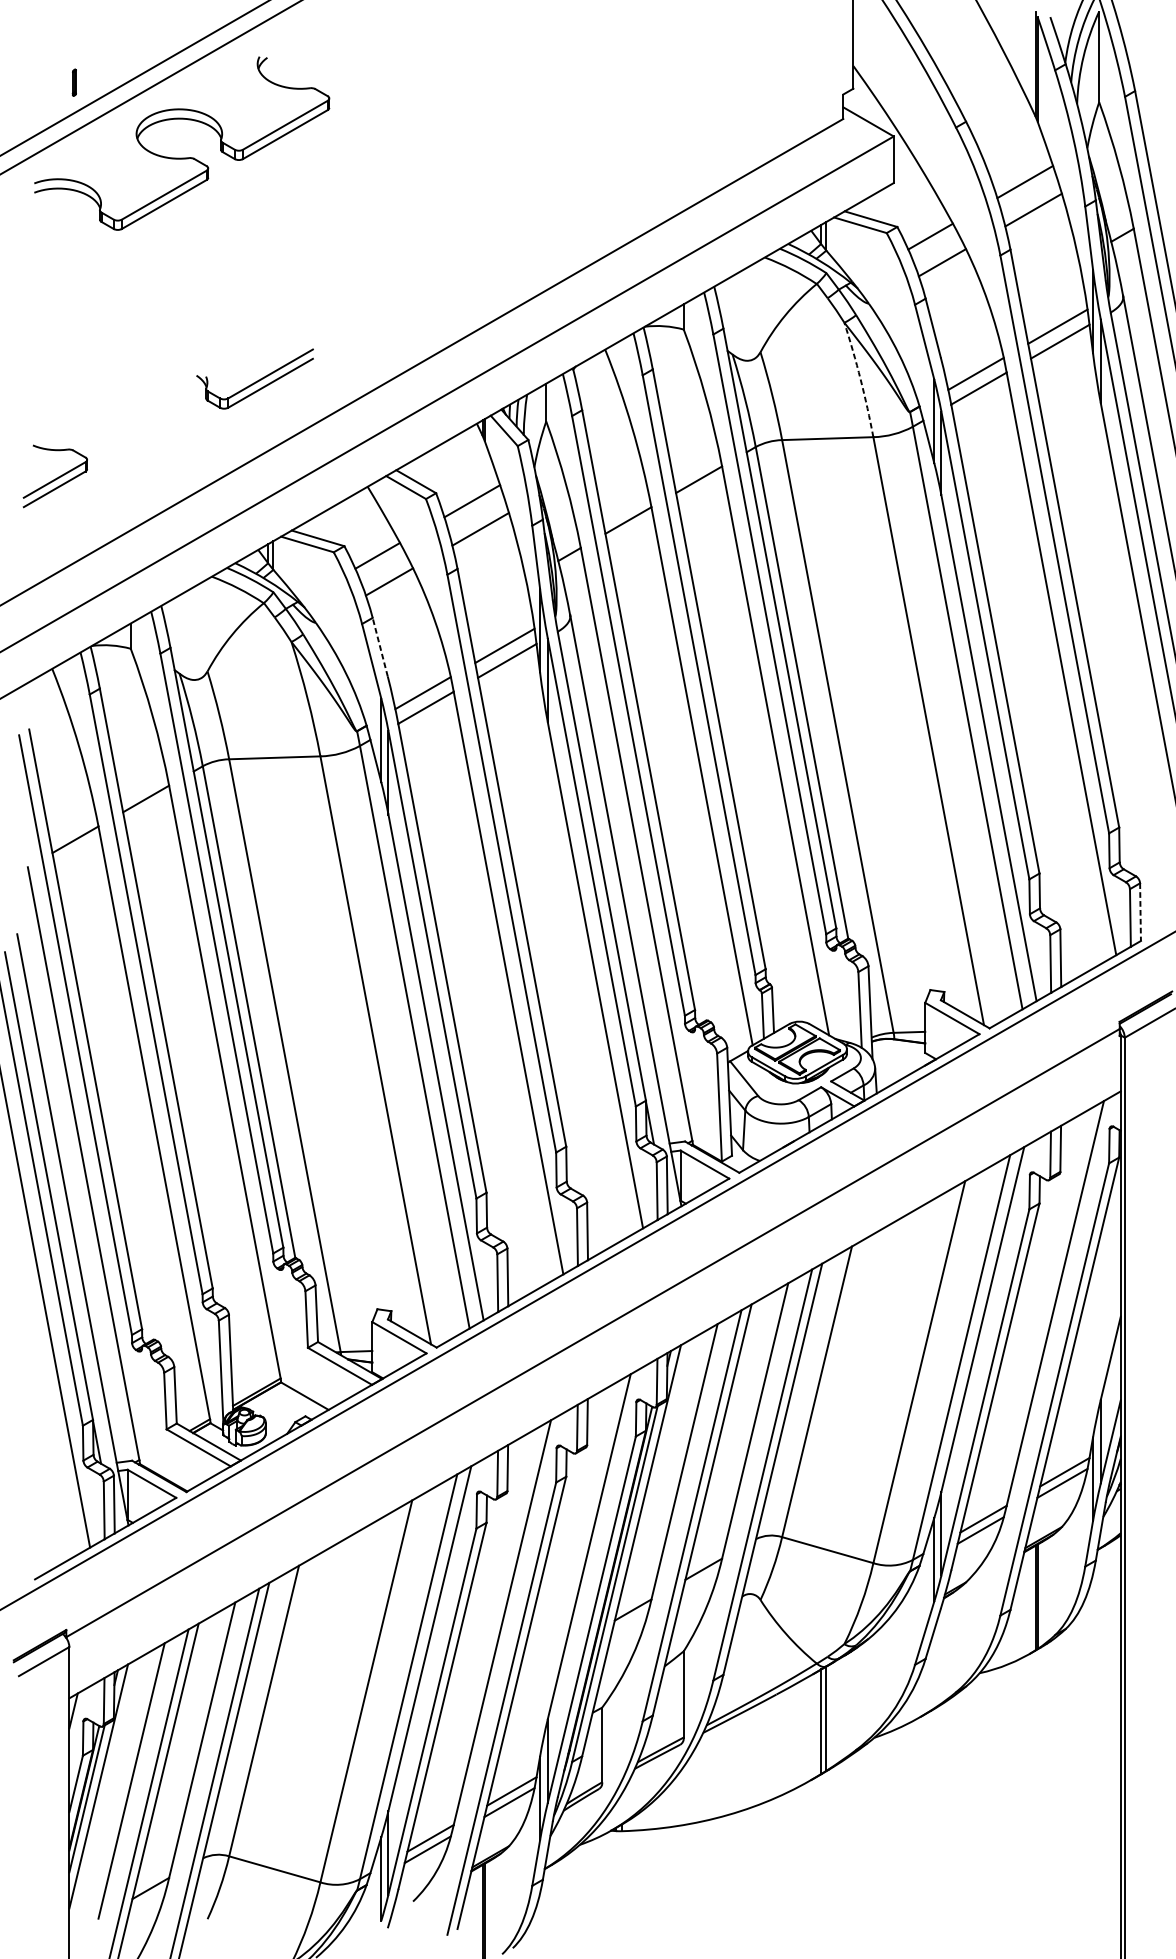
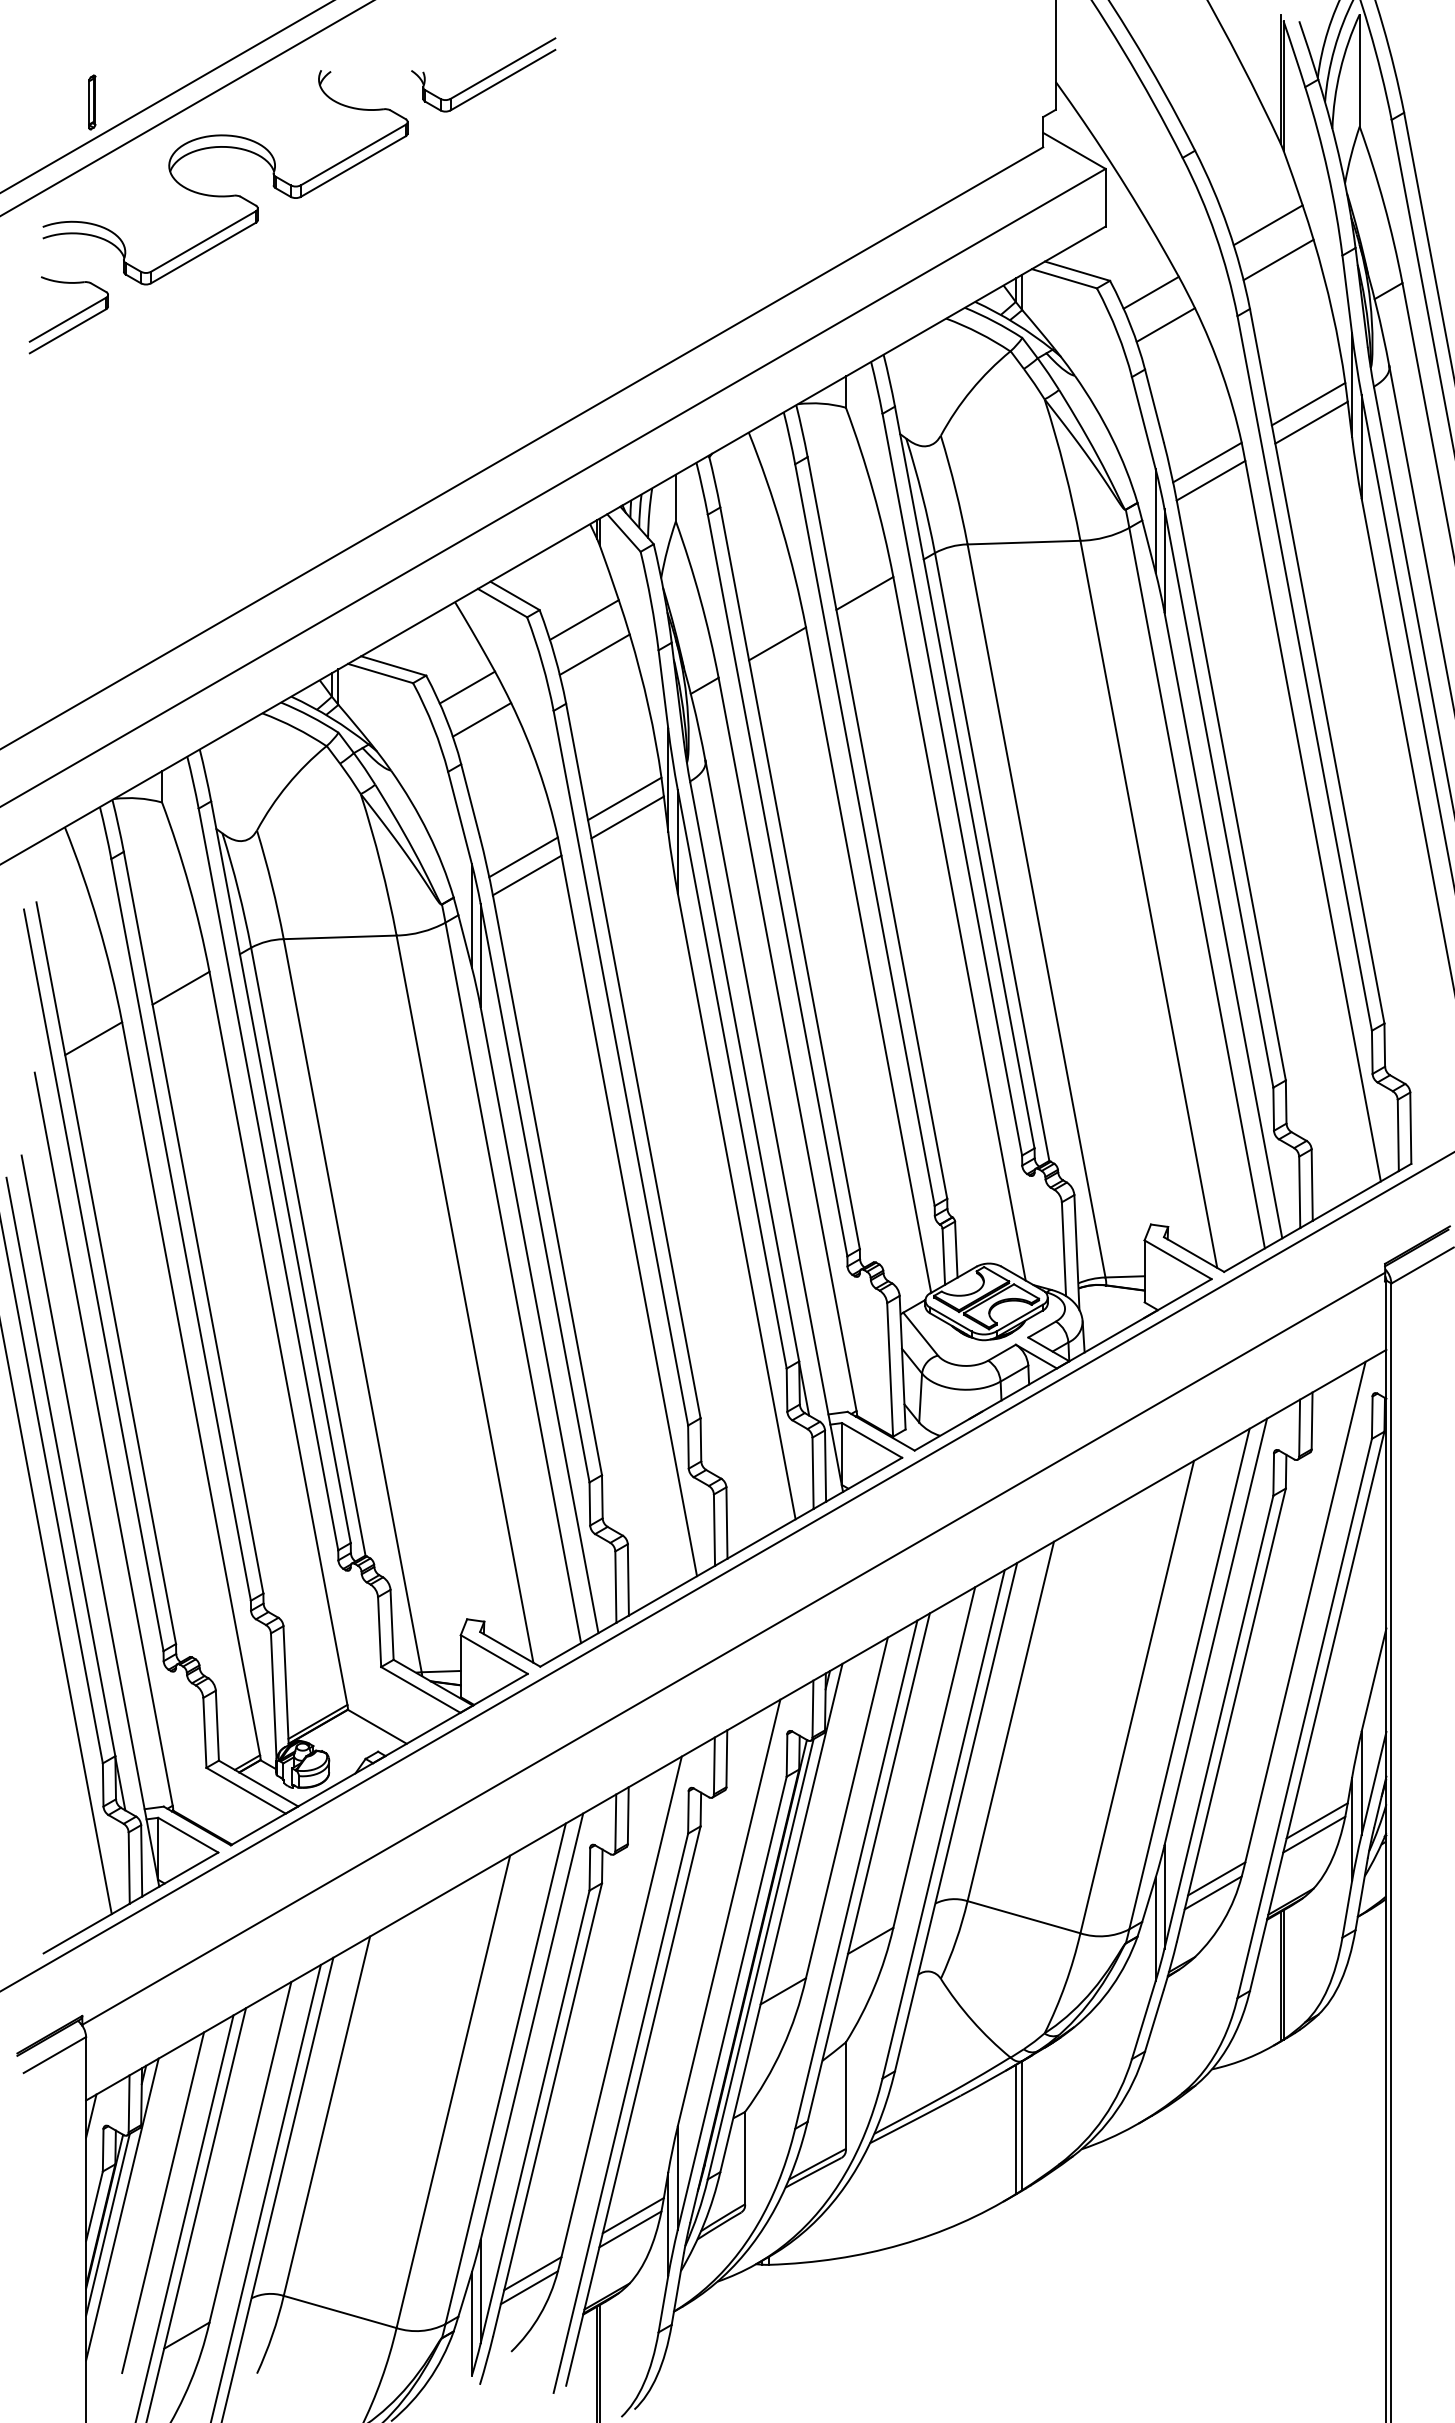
part: (74, 82) -> (92, 102), size x1.67
part: (254, 378) -> (483, 74), moved
arc: (860, 379) -> (1064, 469), dashed -> solid
part: (55, 476) -> (68, 315), moved
line: (380, 647) -> (470, 800), dashed -> solid
line: (1140, 912) -> (1410, 1128), dashed -> solid

